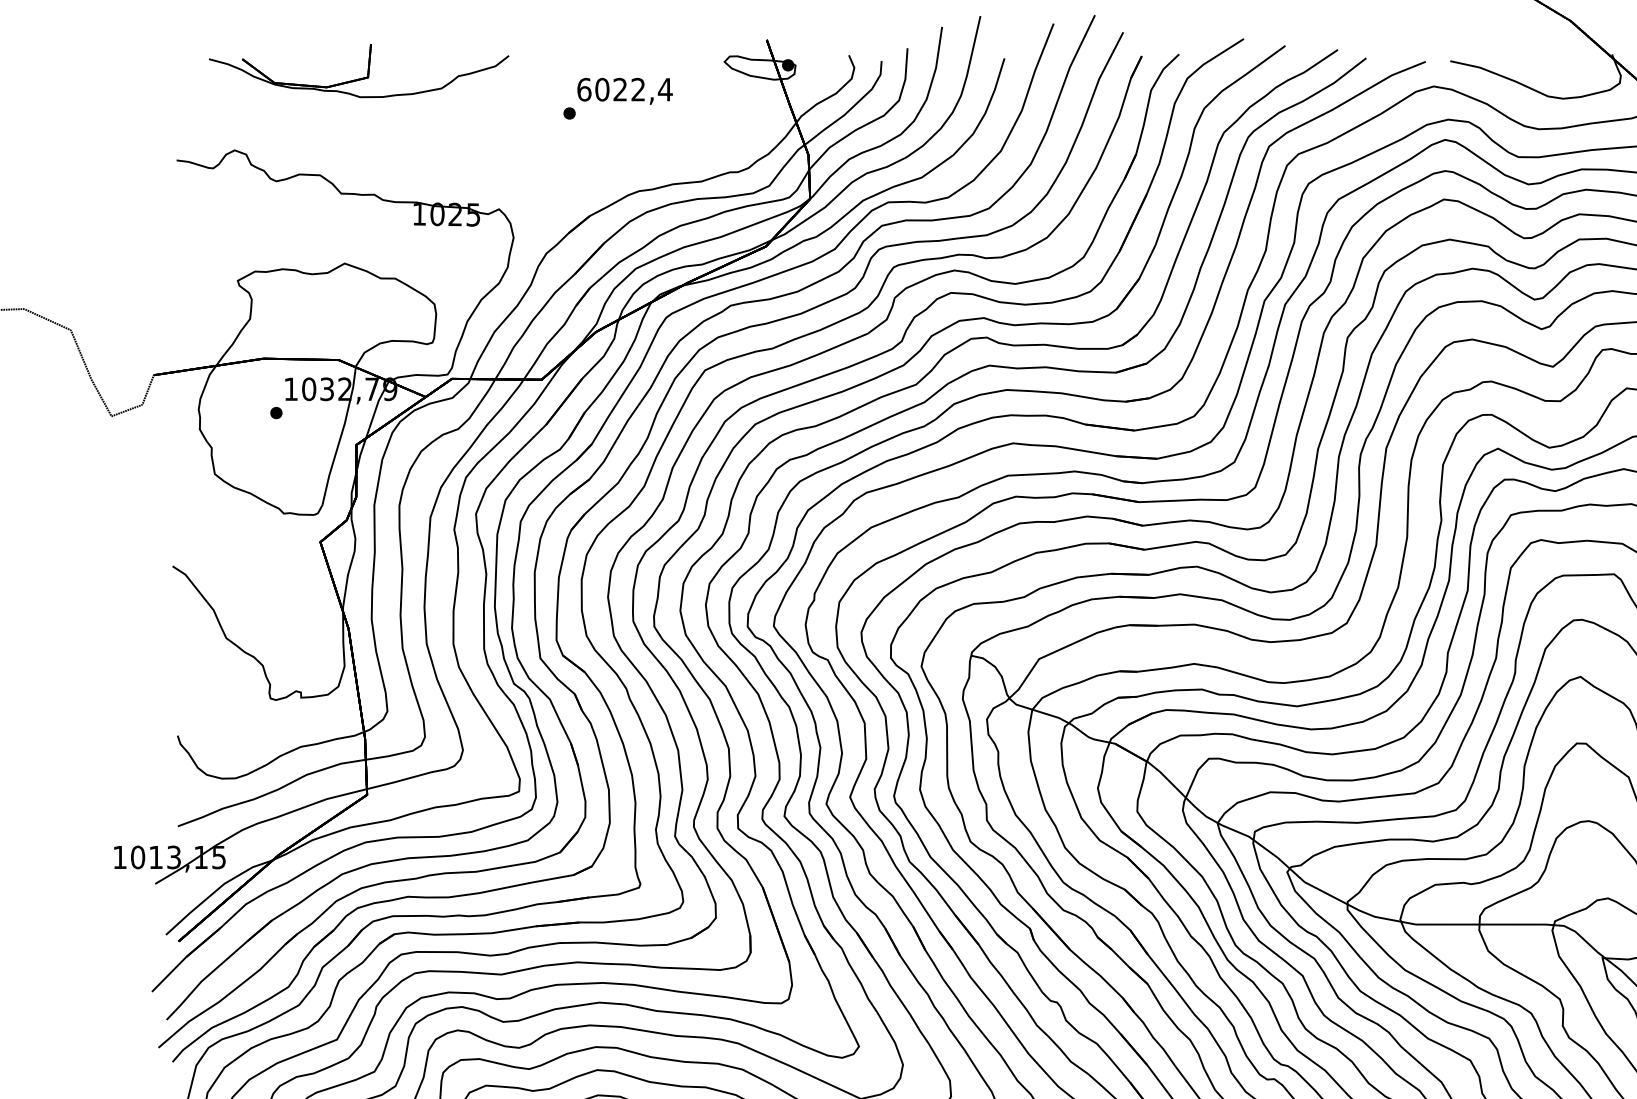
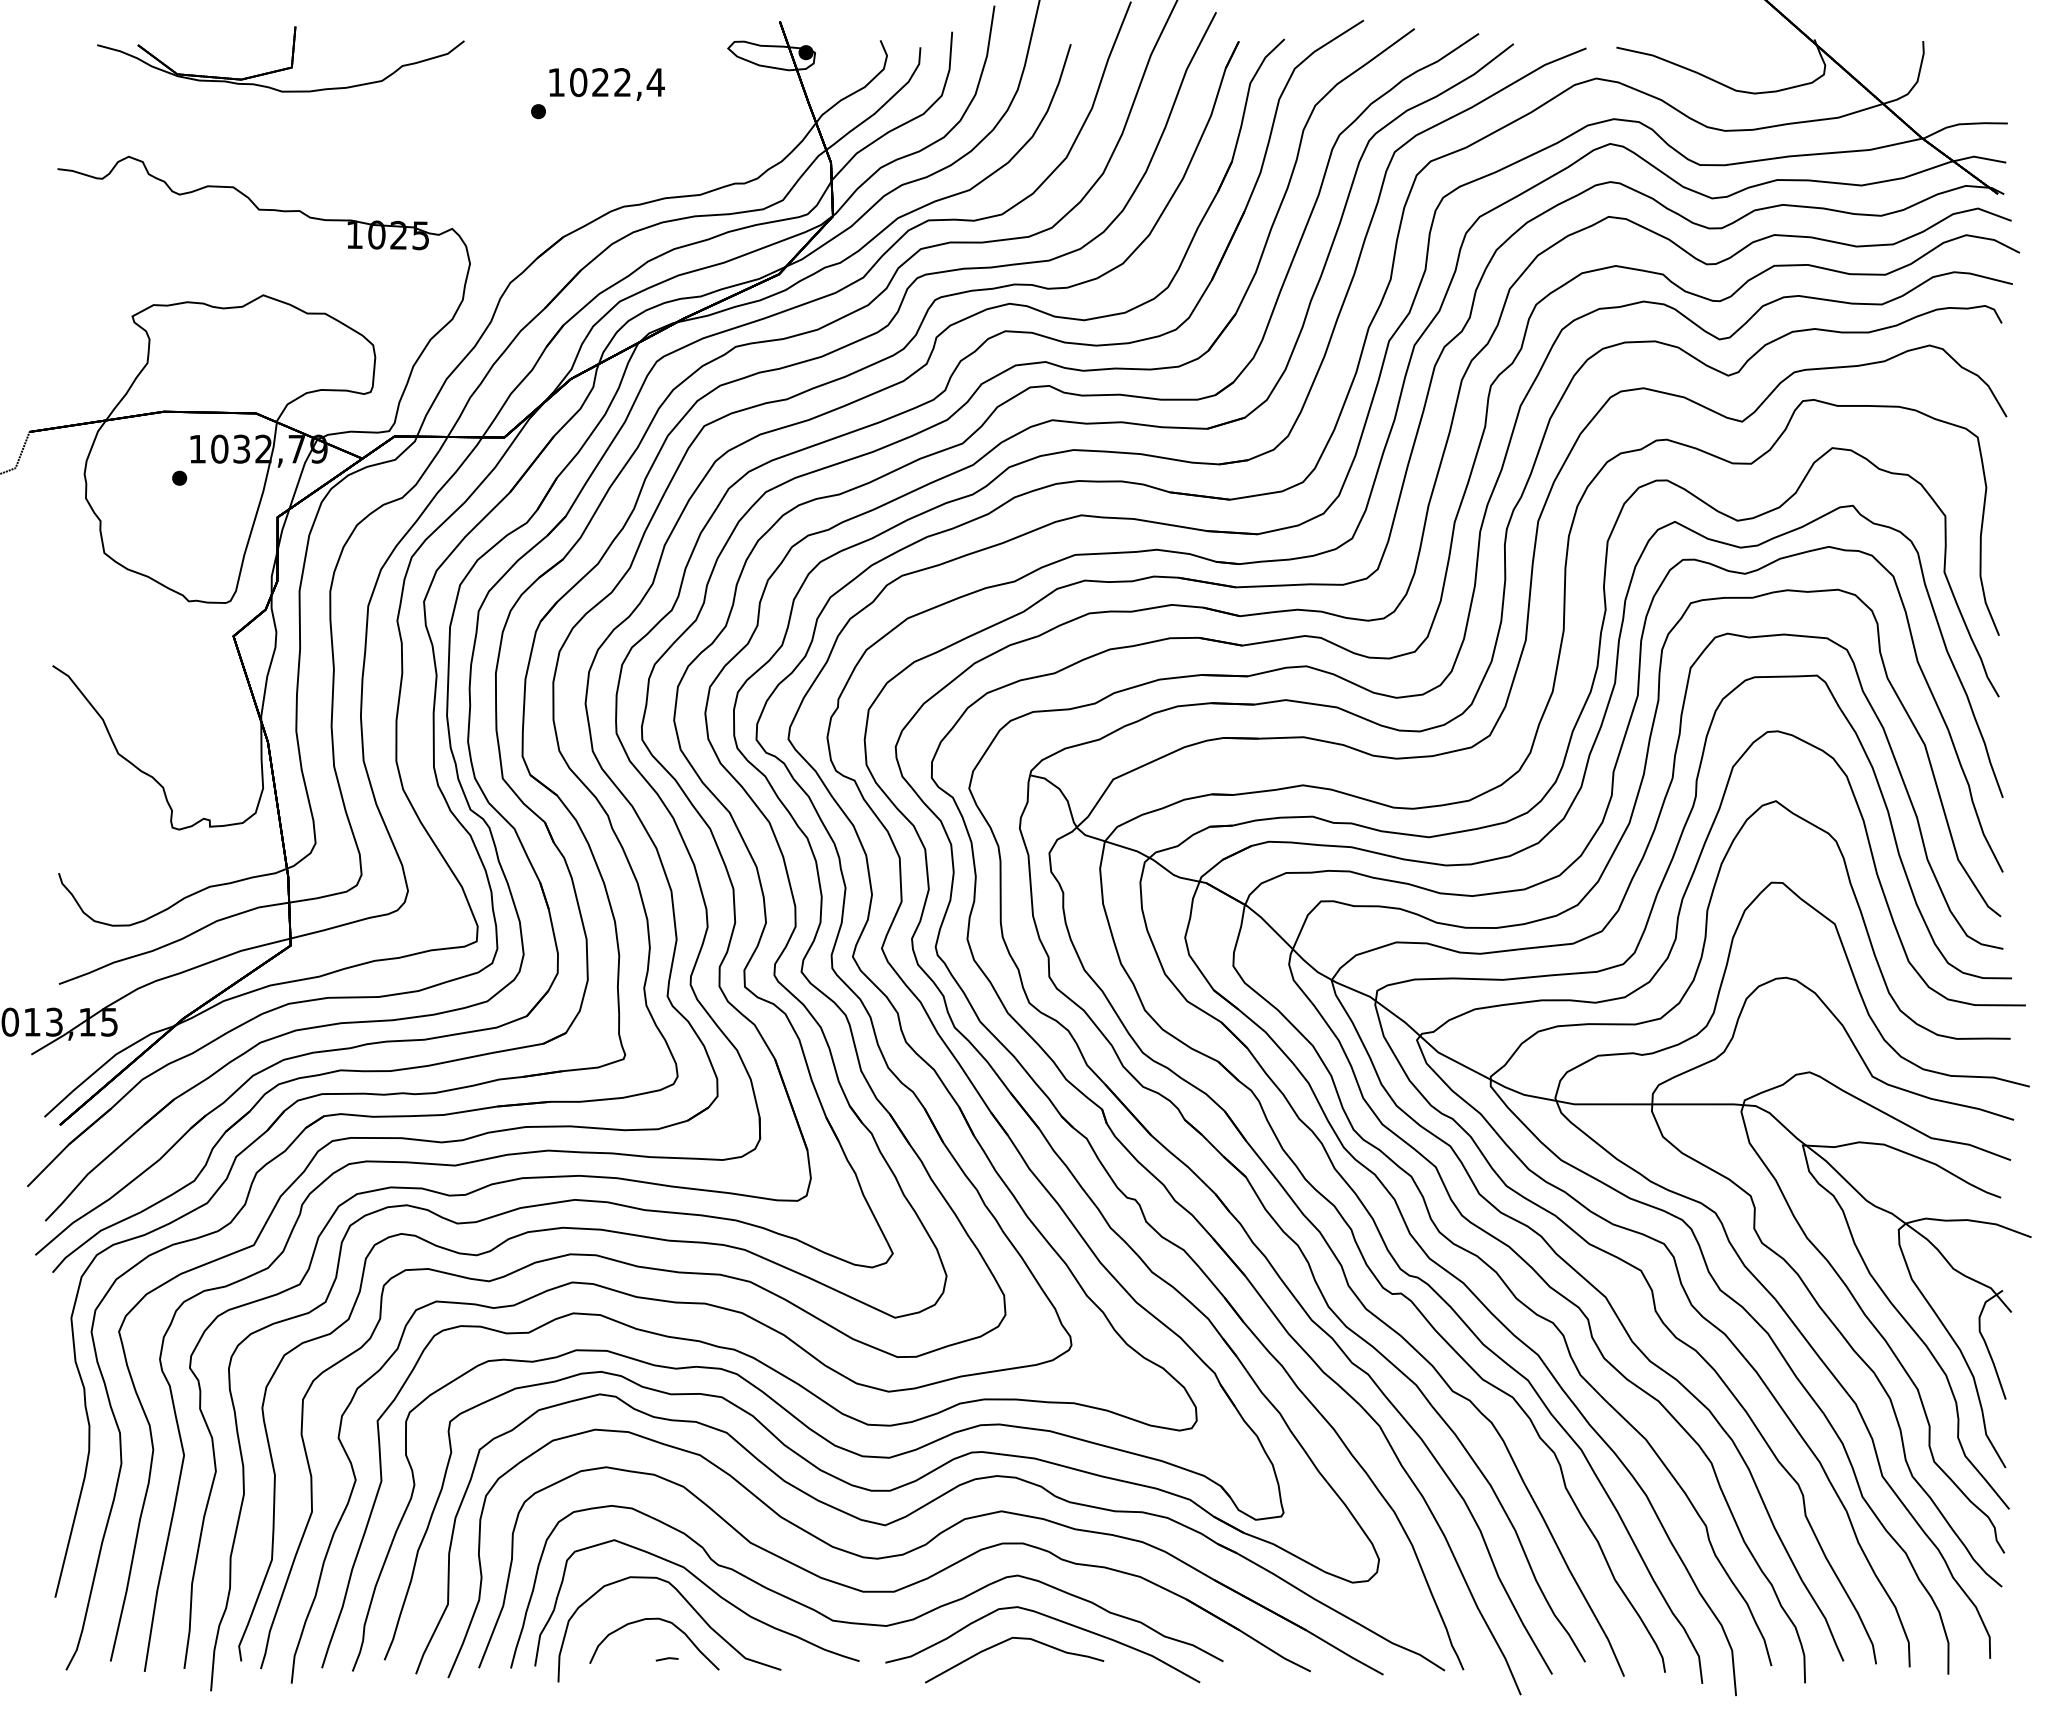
text: (584, 89) -> (556, 82), 6022,4 -> 1022,4

